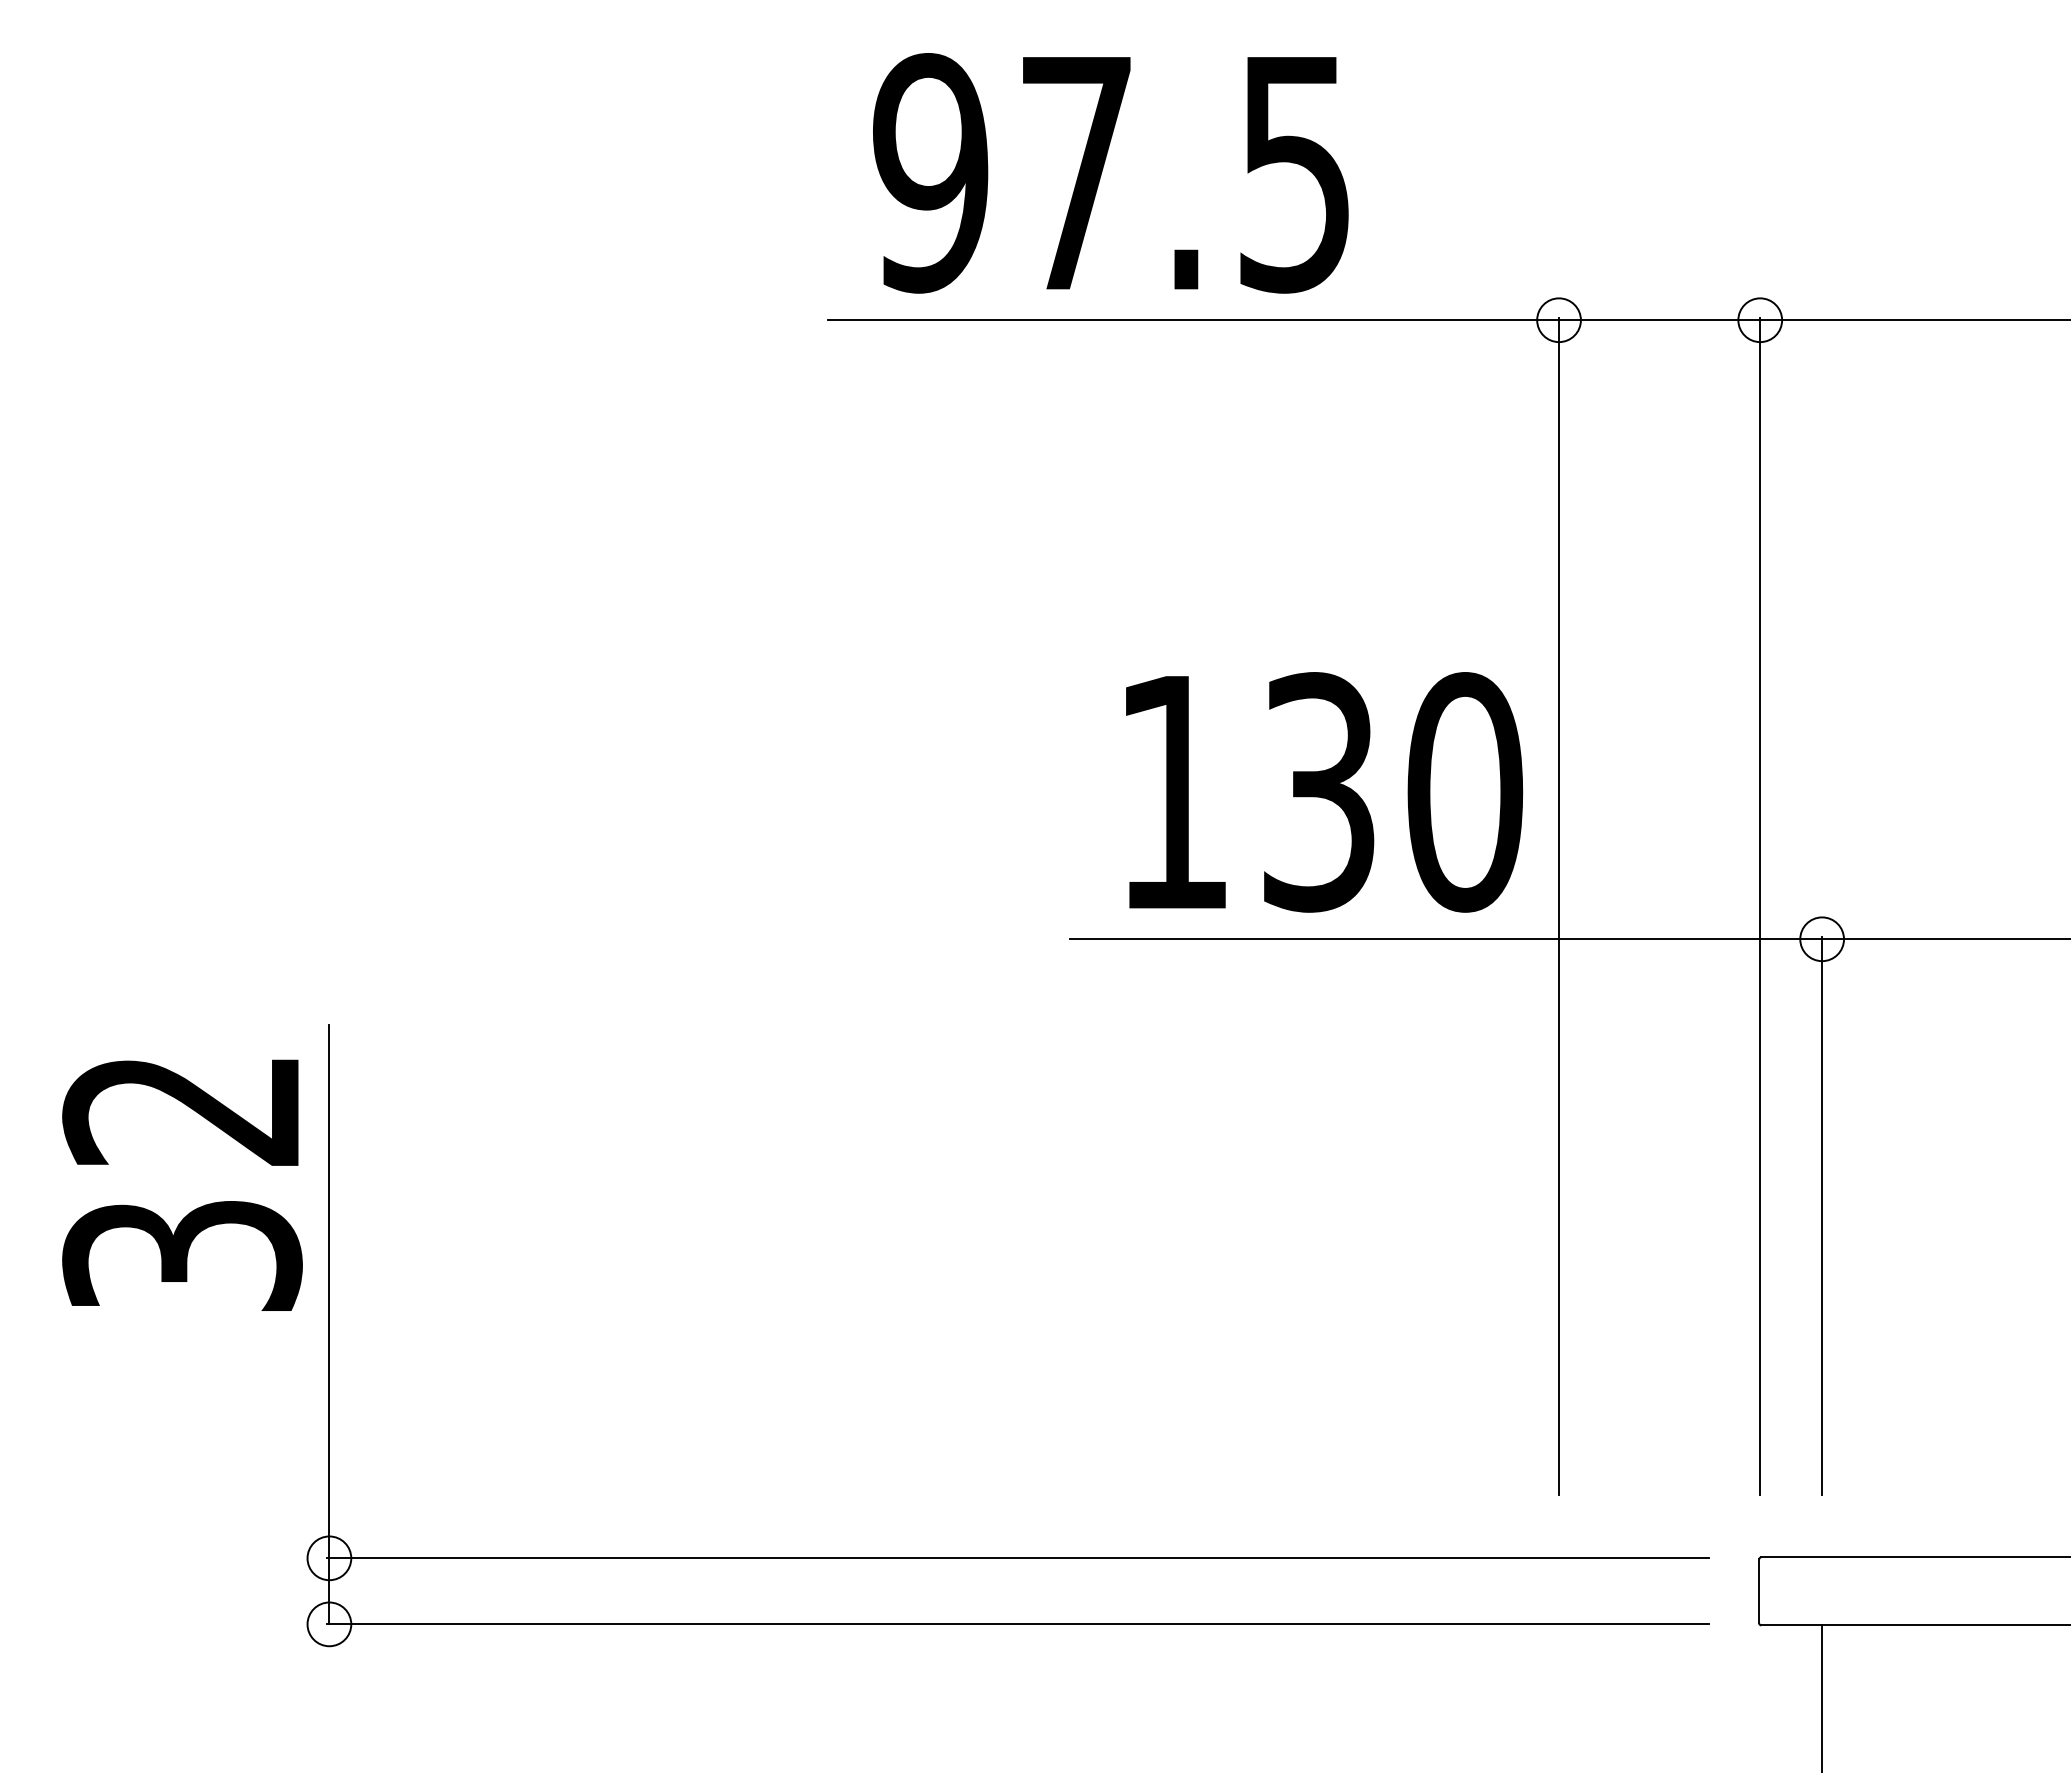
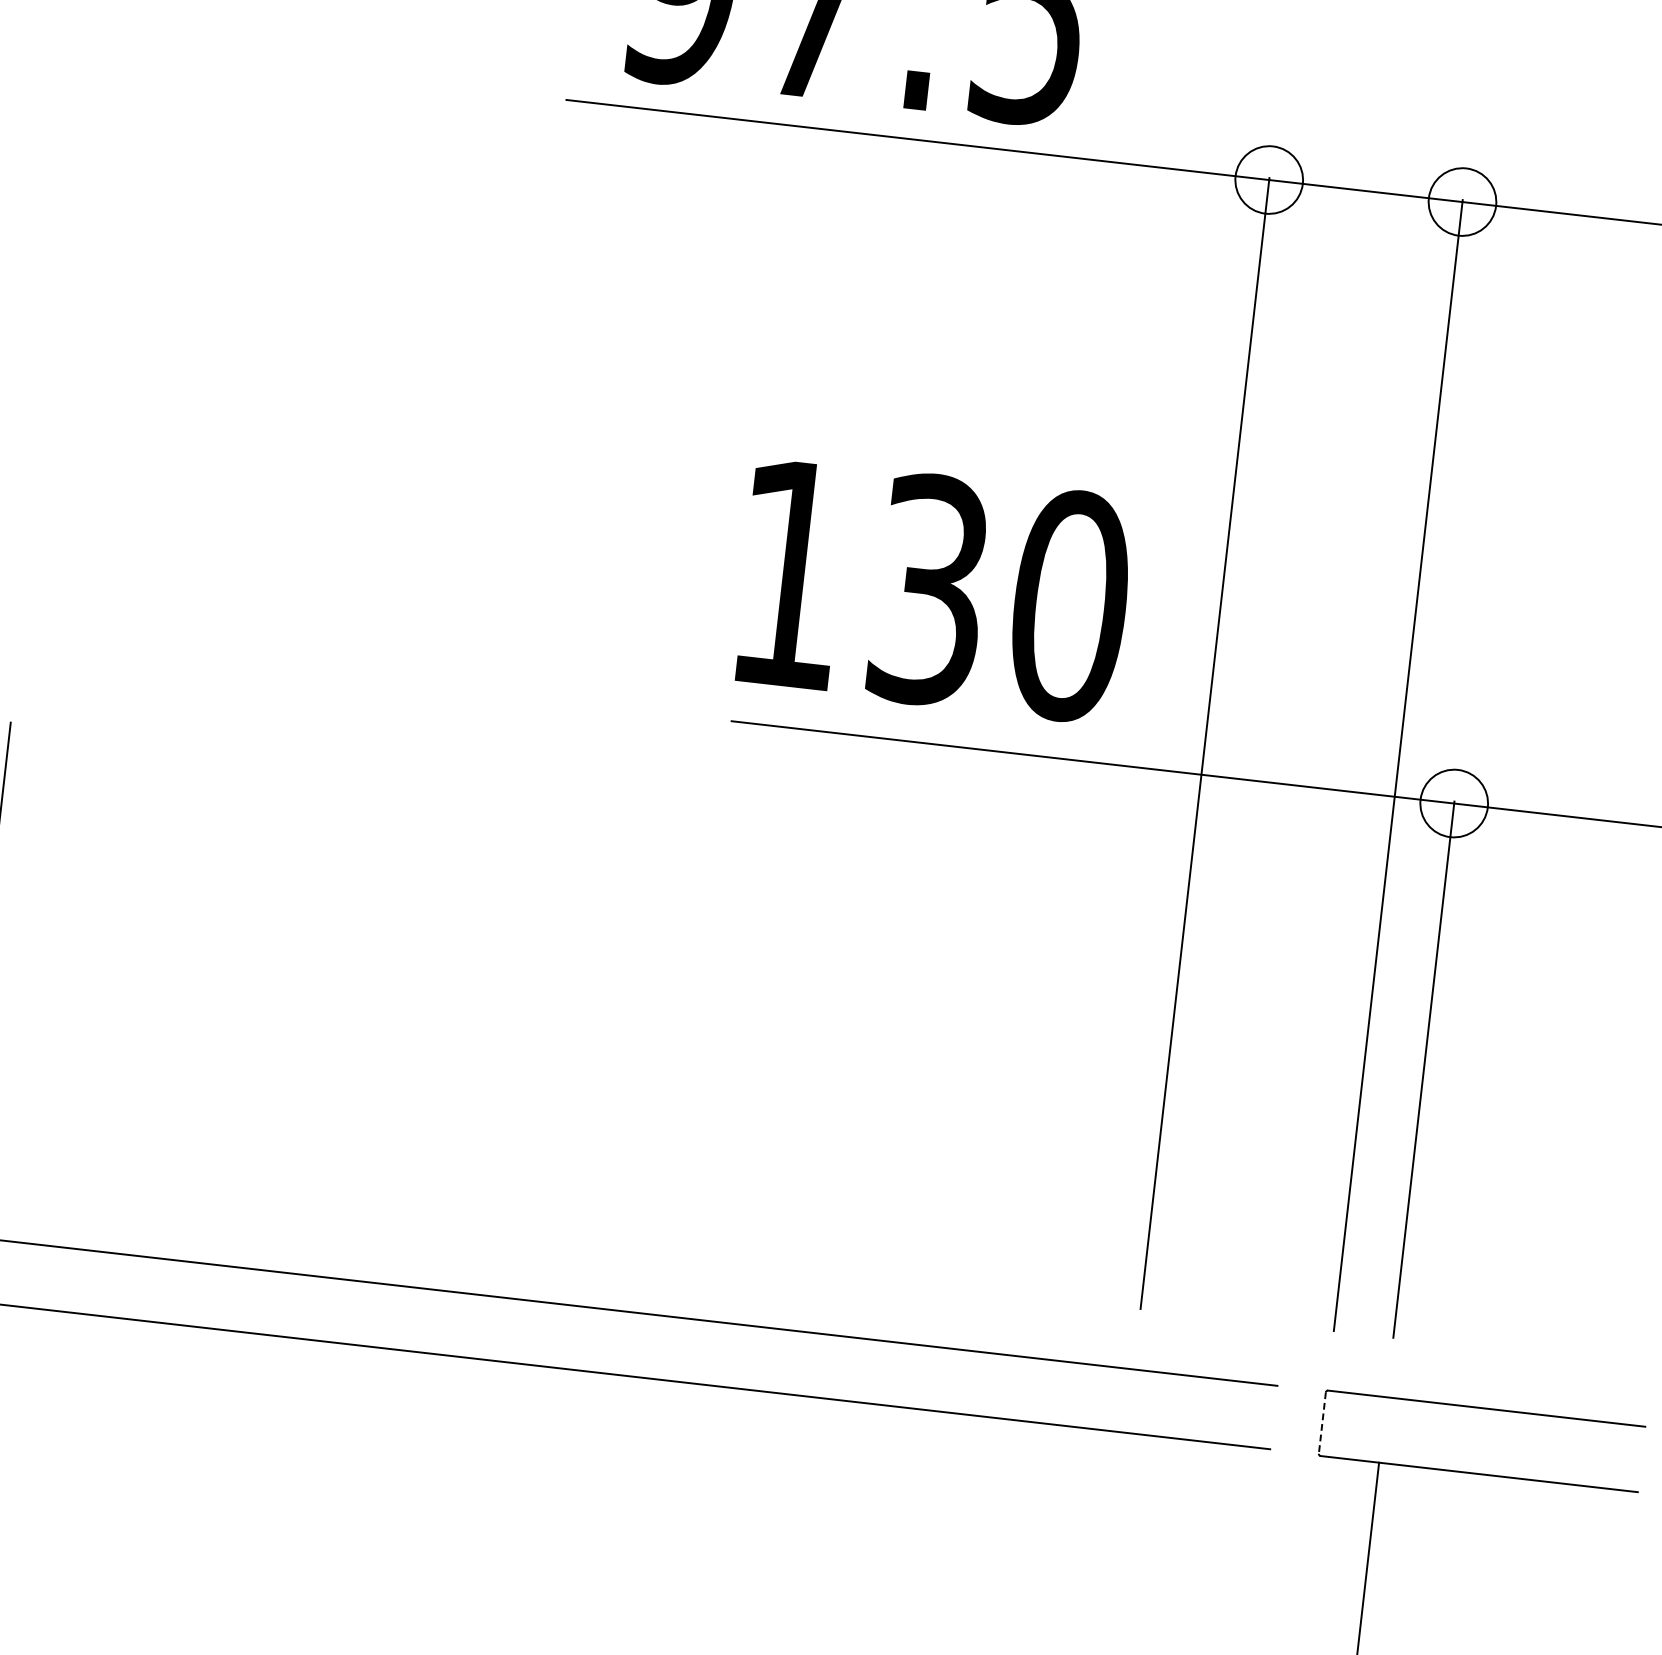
circle: (1558, 320) -> (1268, 180), size x1.6
circle: (1760, 320) -> (1462, 202), size x1.6
text: (1324, 792) -> (934, 590), moved
circle: (1822, 939) -> (1454, 803), size x1.6
line: (1759, 1591) -> (1322, 1423), solid -> dashed

